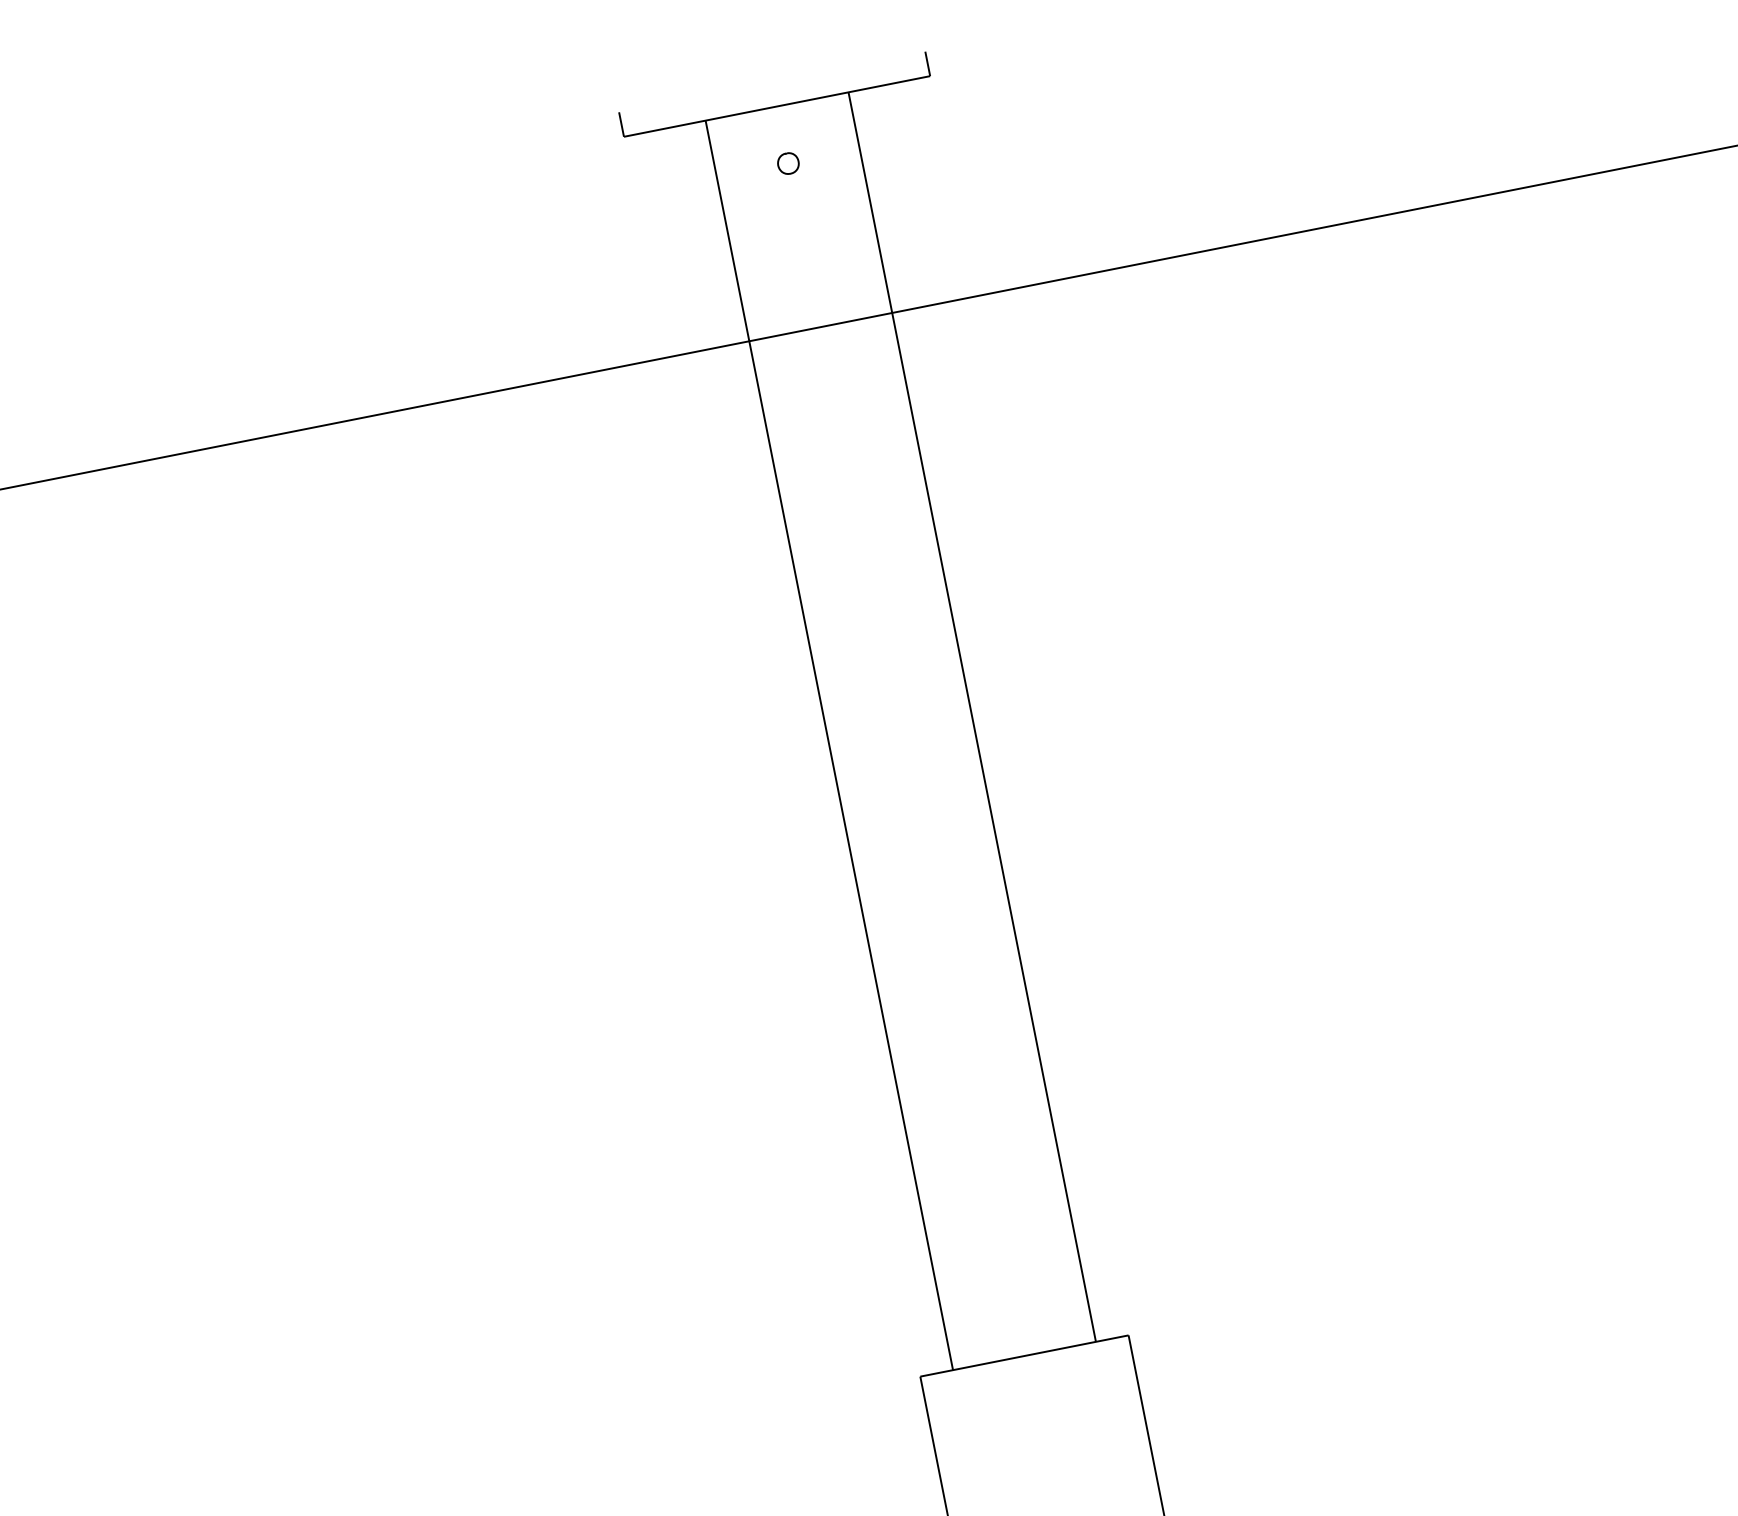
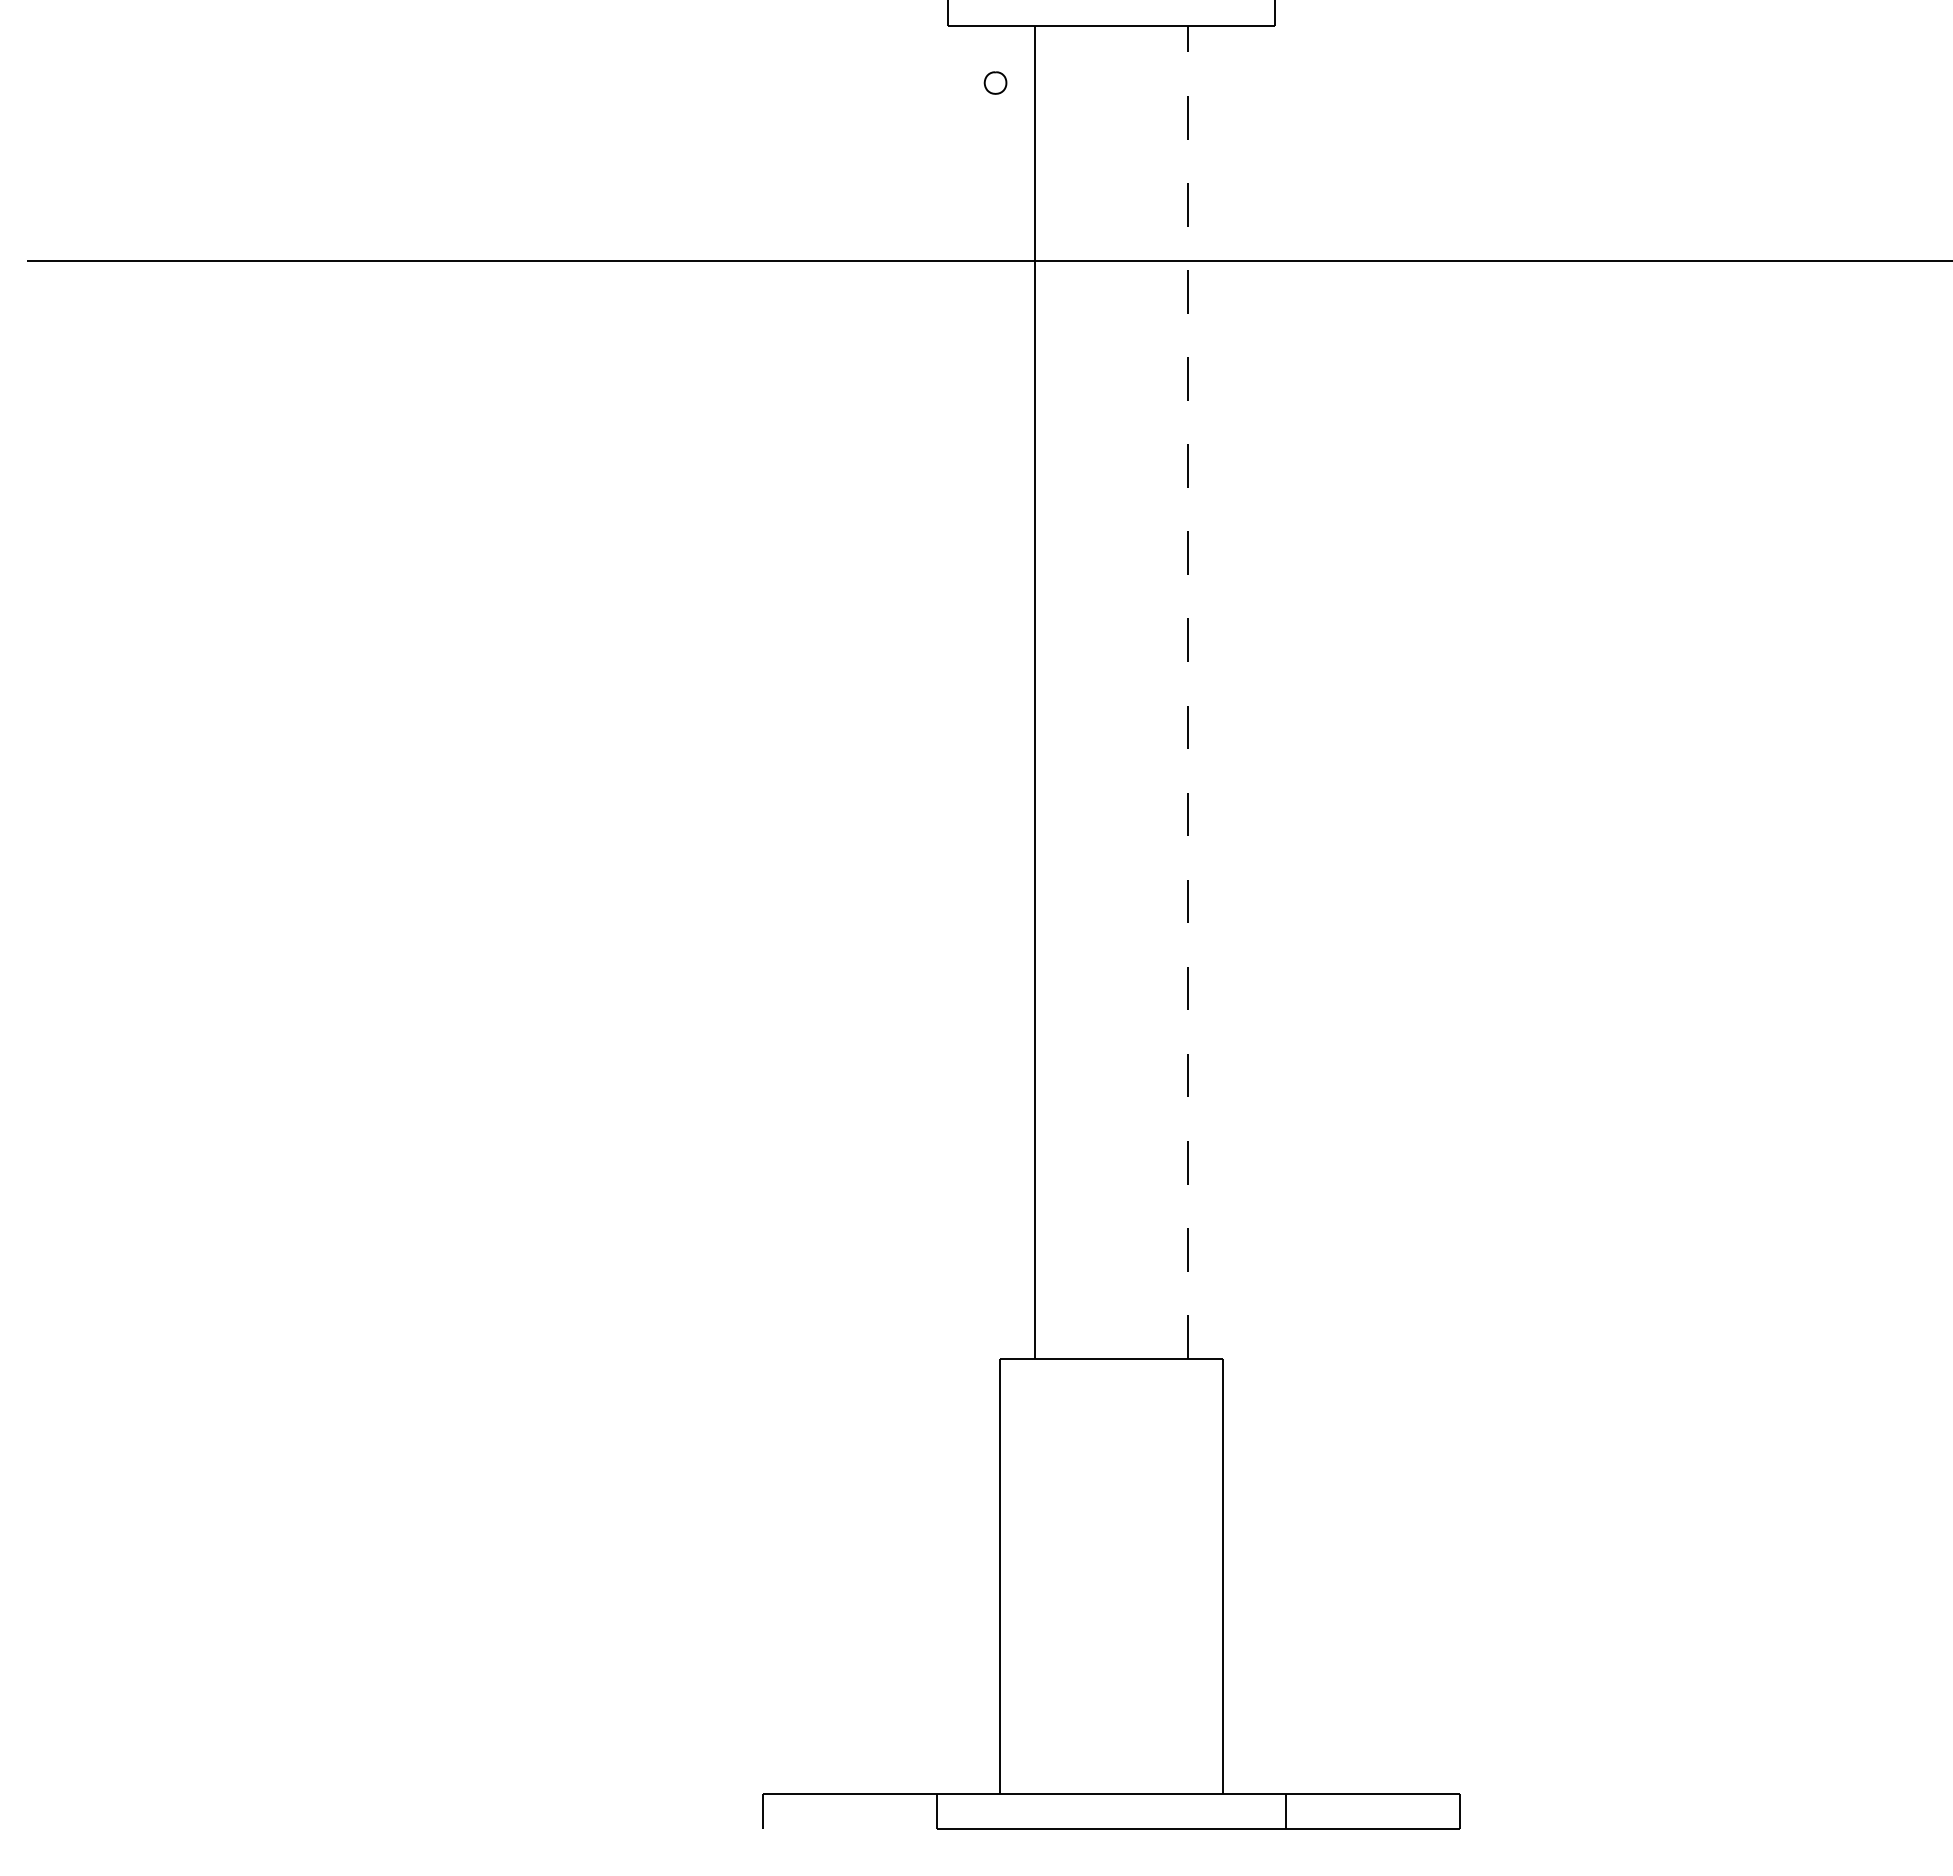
part: (788, 163) -> (995, 82), moved
line: (971, 716) -> (1187, 691), solid -> dashed

